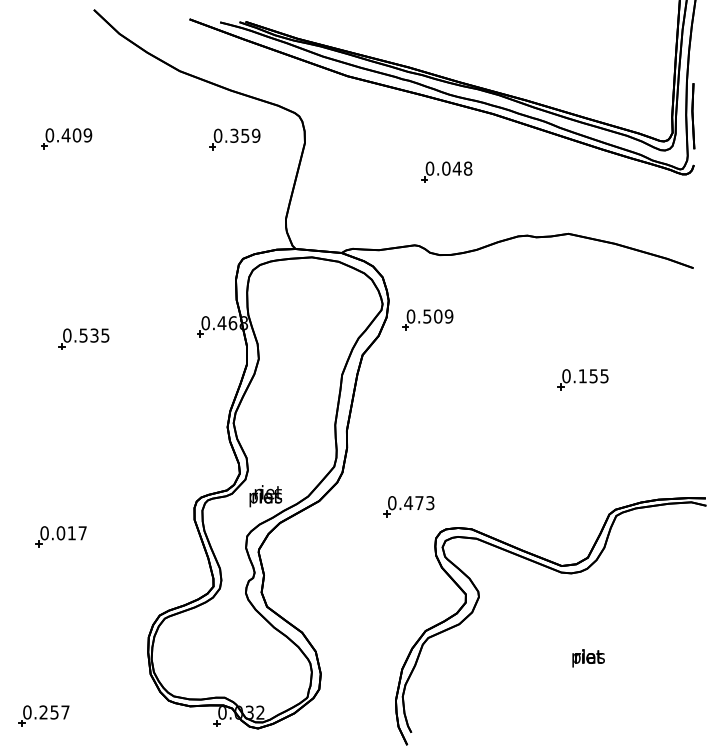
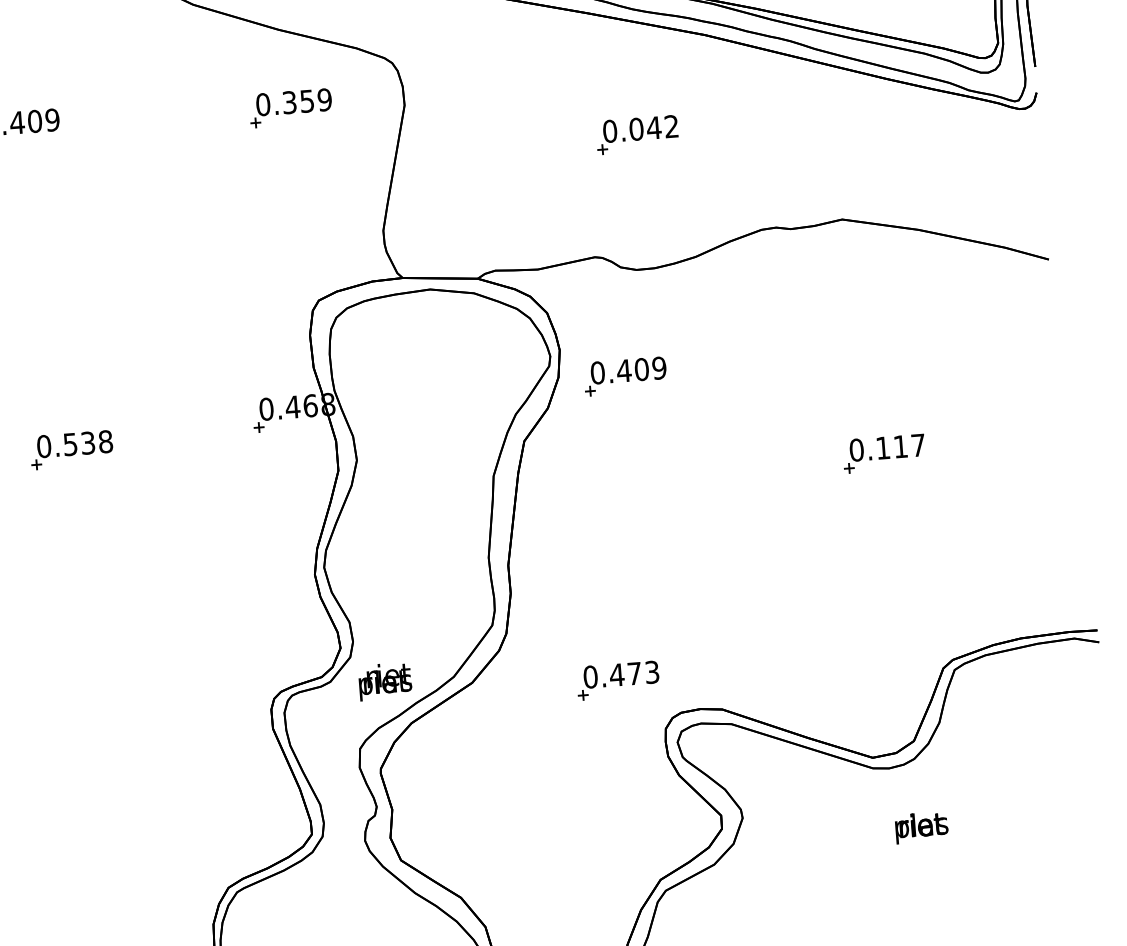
text: (468, 168) -> (672, 126), 0.048 -> 0.042
text: (426, 316) -> (622, 370), 0.509 -> 0.409
text: (105, 335) -> (105, 441), 0.535 -> 0.538
text: (598, 376) -> (908, 446), 0.155 -> 0.117
part: (60, 536) -> (58, 772), removed
text: (588, 658) -> (921, 827), moved

